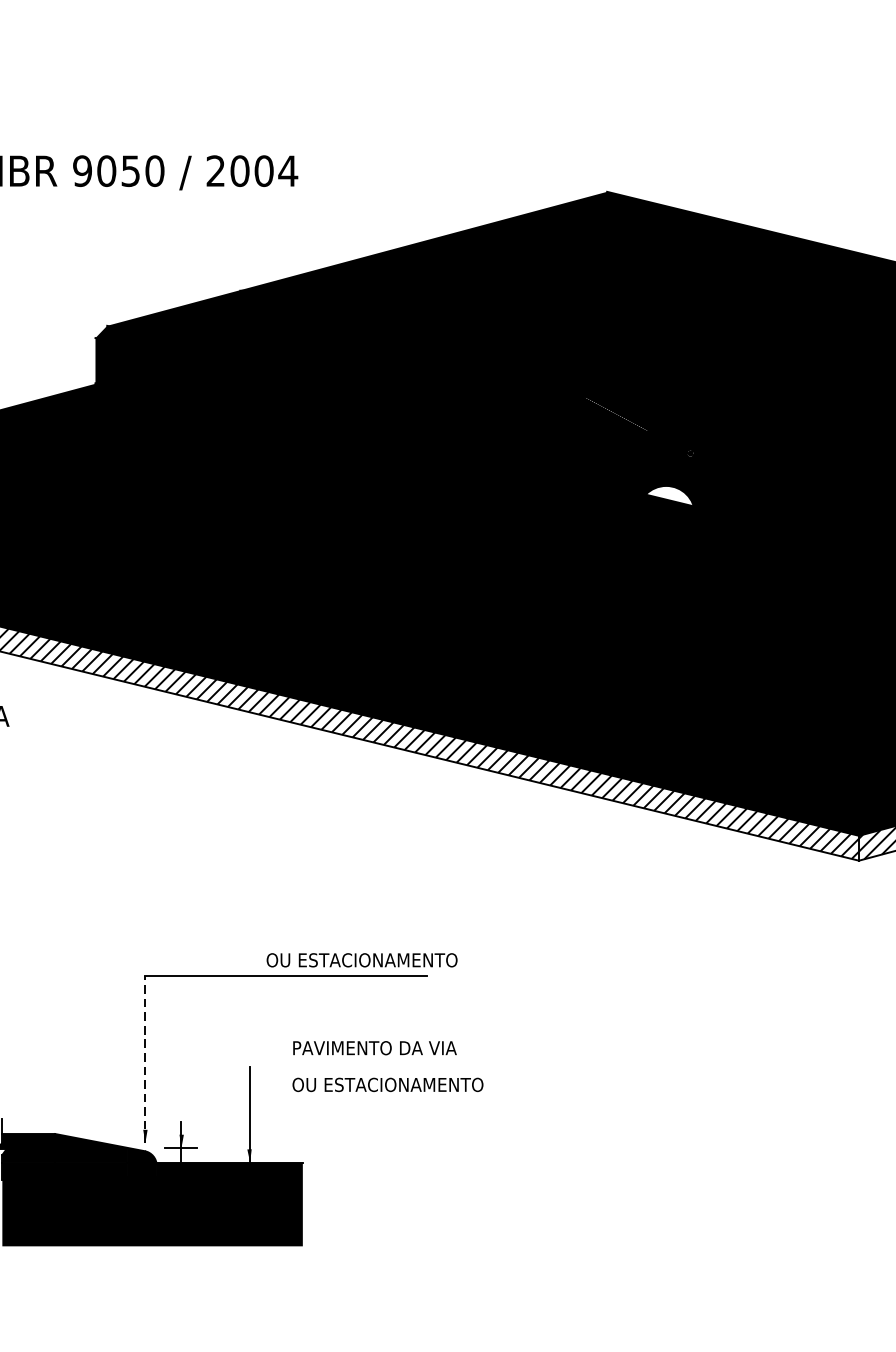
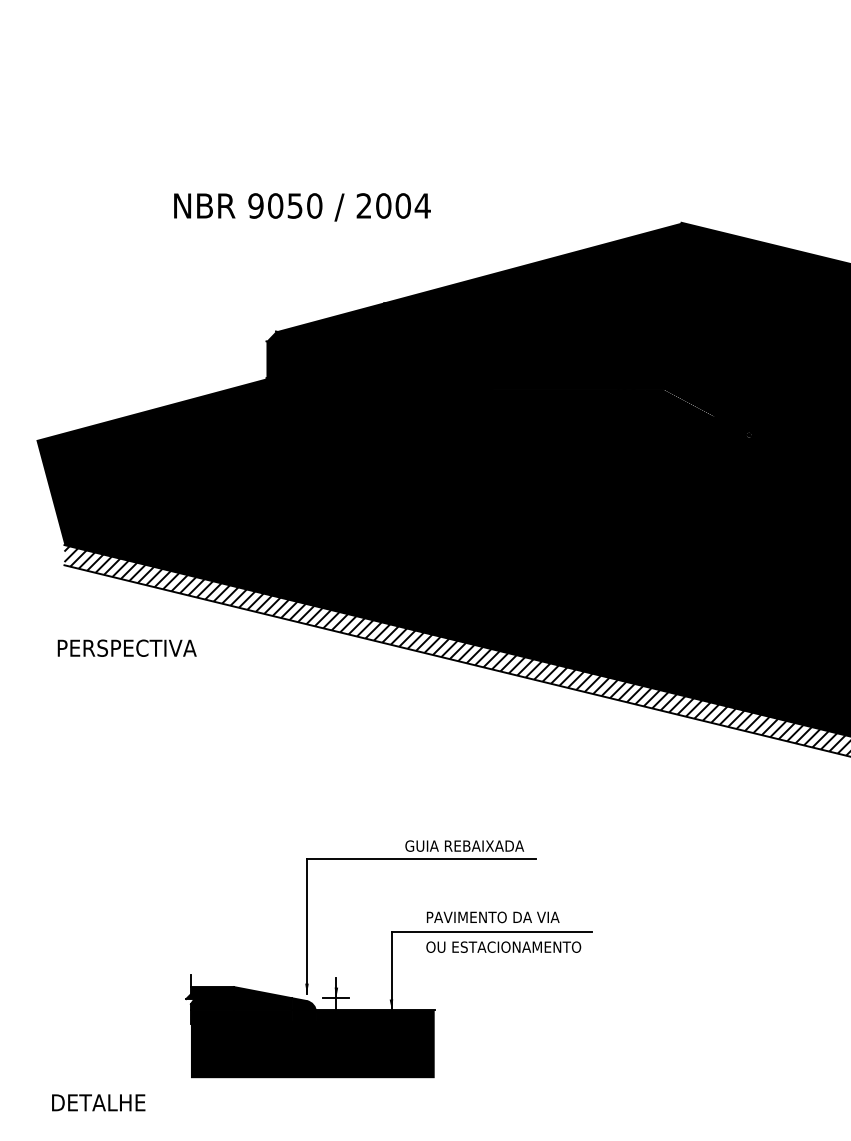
fill: (668, 495) -> (731, 469), added
text: (365, 959) -> (485, 845), OU ESTACIONAMENTO -> GUIA REBAIXADA
line: (144, 1059) -> (306, 926), dashed -> solid
line: (372, 1066) -> (491, 932), added

